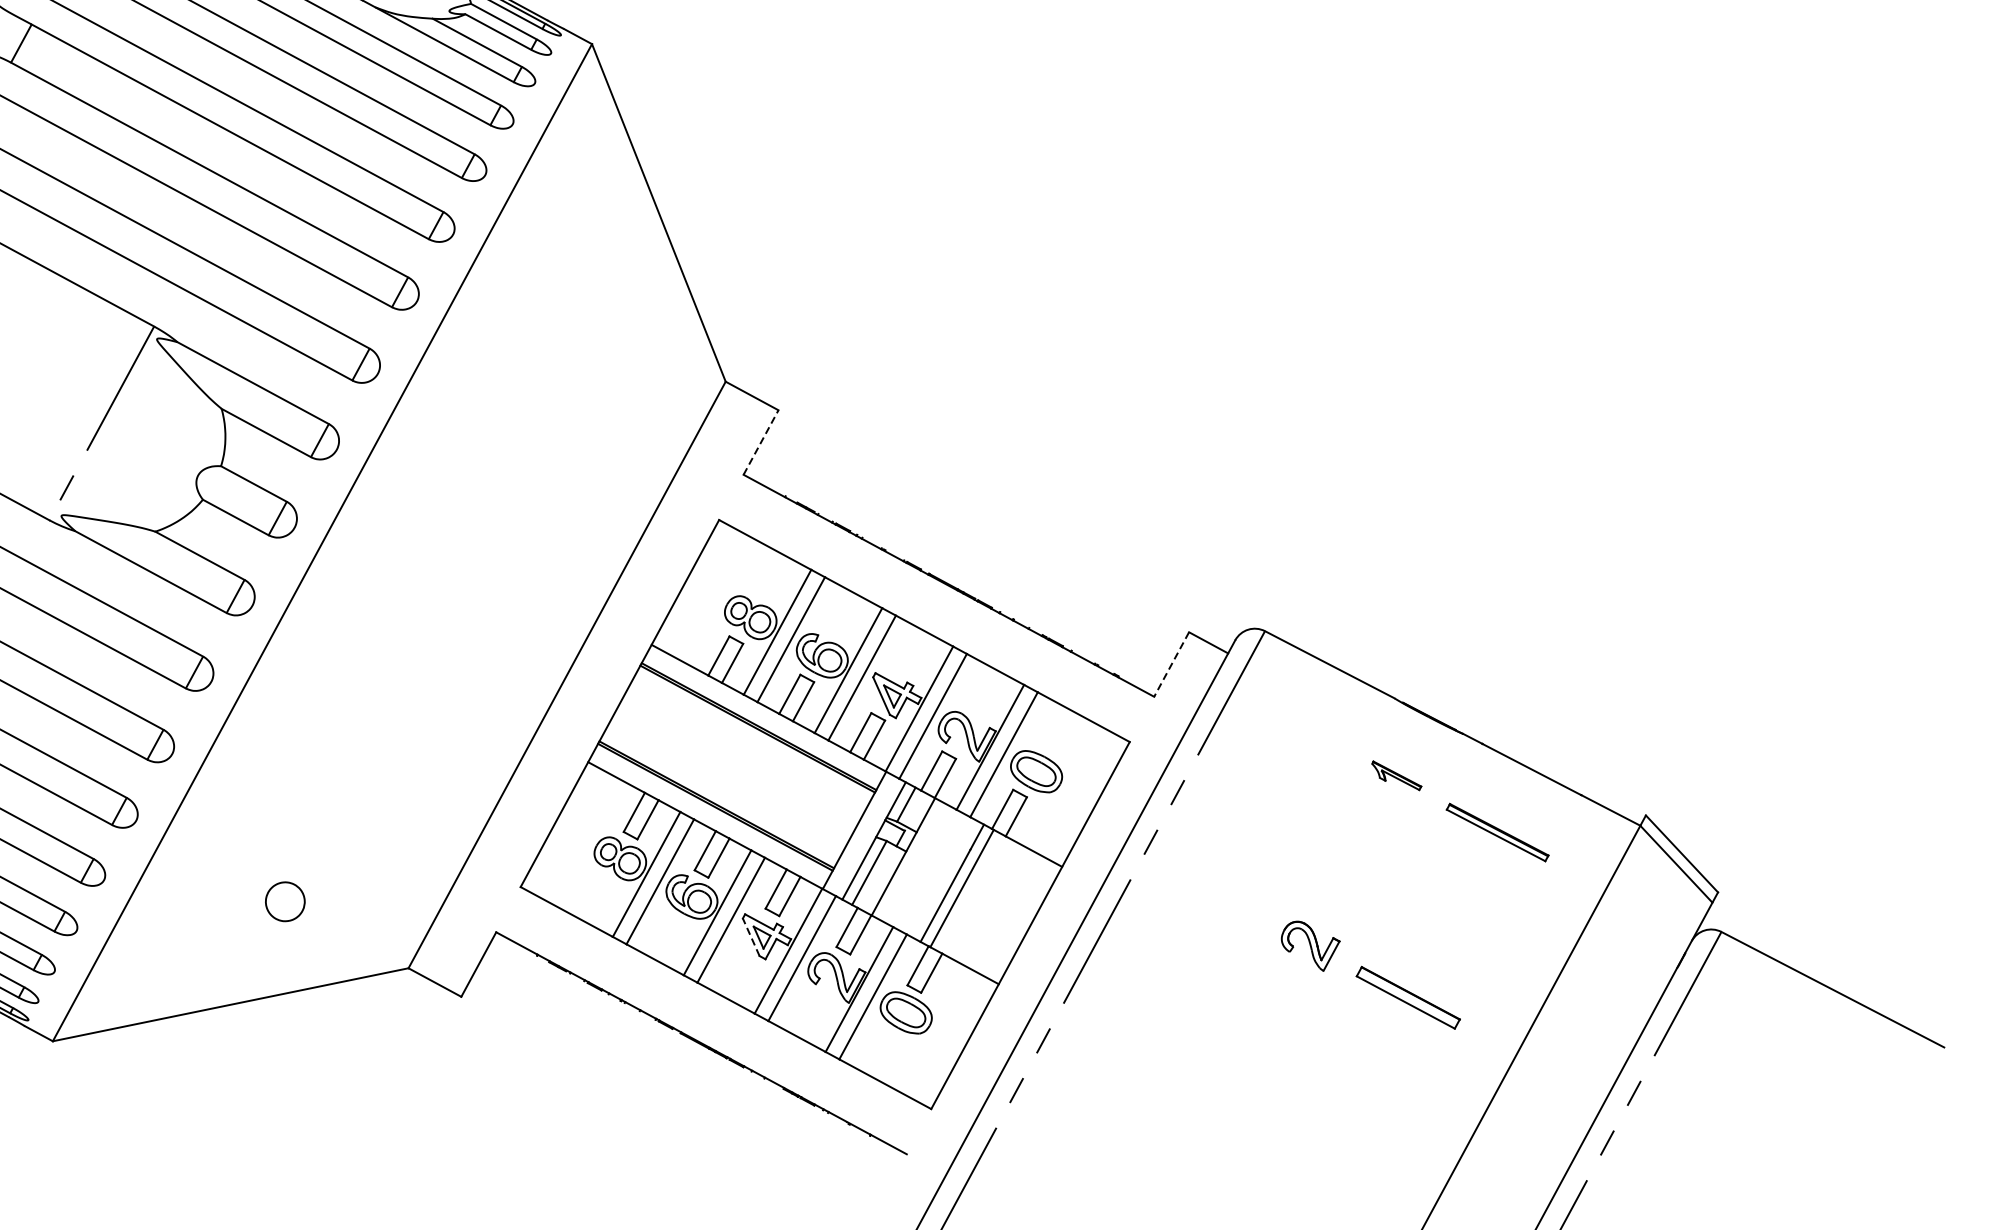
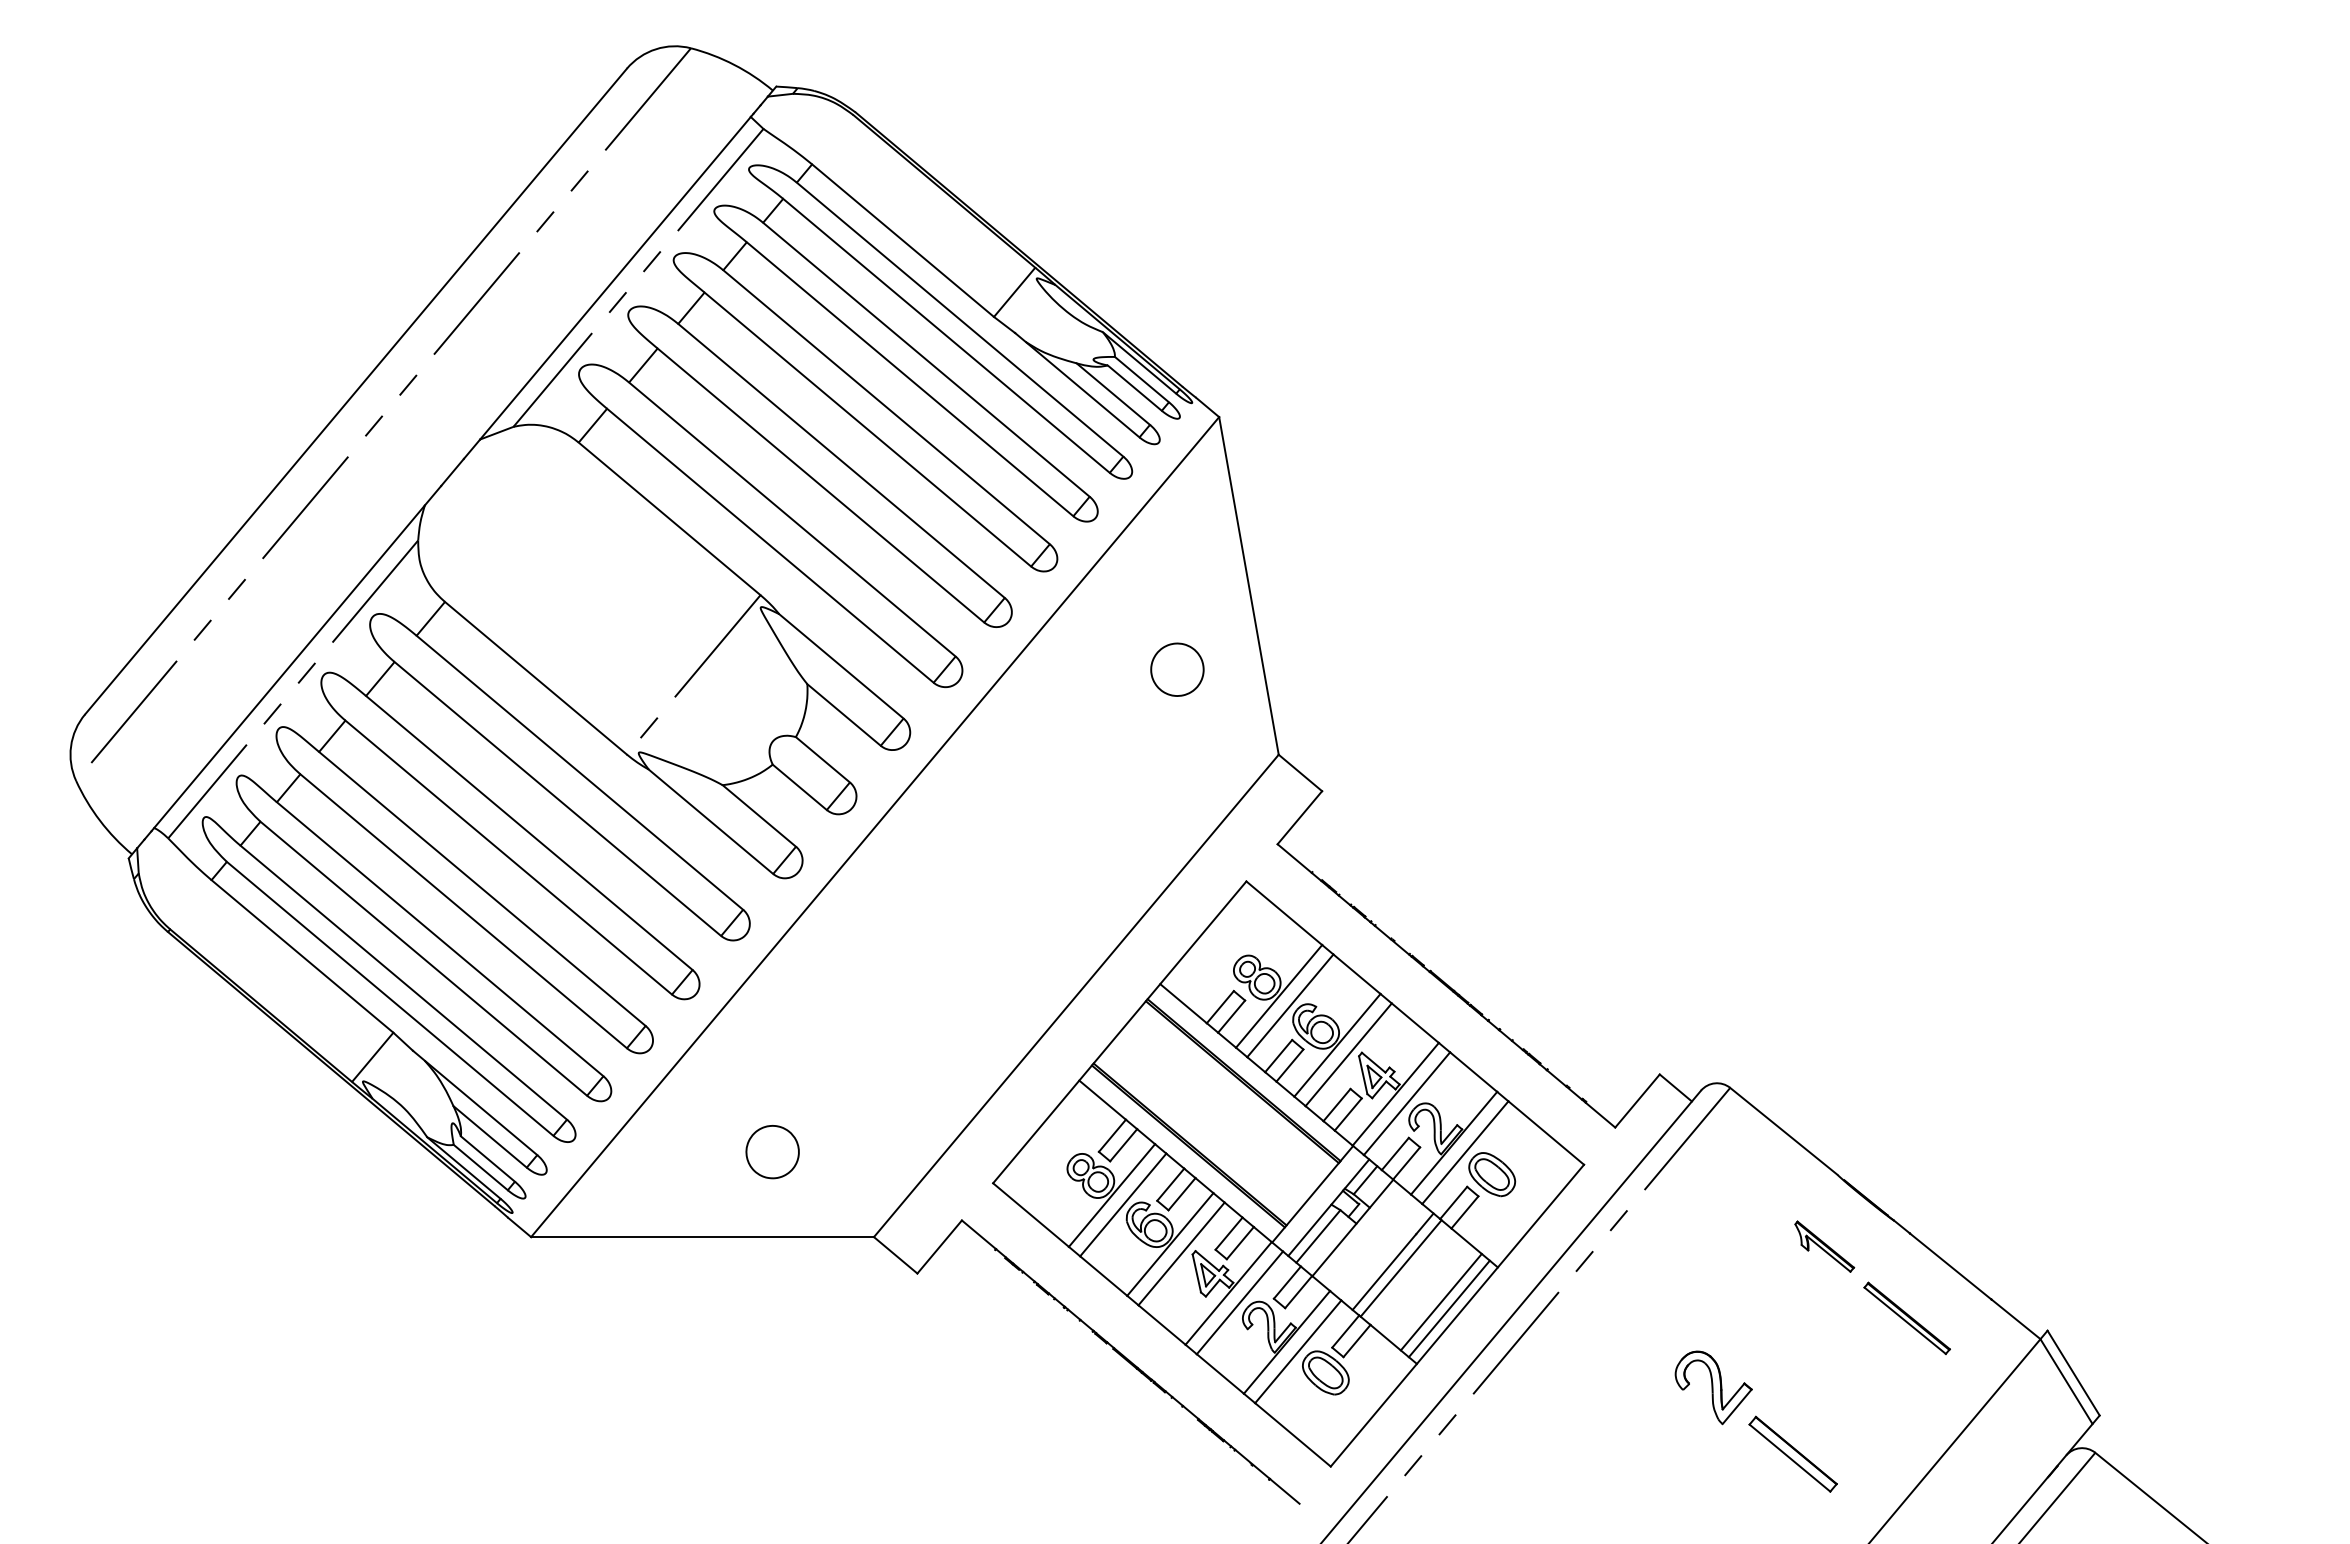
part: (602, 314) -> (1177, 669), added
line: (760, 442) -> (1299, 817), dashed -> solid
line: (1171, 665) -> (1637, 1101), dashed -> solid
part: (1396, 775) -> (1824, 1246), size x1.43
part: (285, 902) -> (772, 1152), size x1.43
line: (1009, 914) -> (1440, 1301), added
line: (1019, 920) -> (1448, 1308), added
line: (750, 937) -> (1196, 1273), dashed -> solid
part: (1311, 945) -> (1713, 1387), size x1.43

